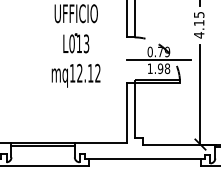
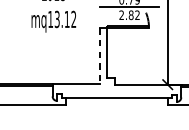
text: (158, 68) -> (129, 15), 1.98 -> 2.82
text: (79, 73) -> (56, 19), mq12.12 -> mq13.12
line: (126, 113) -> (99, 56), solid -> dashed

